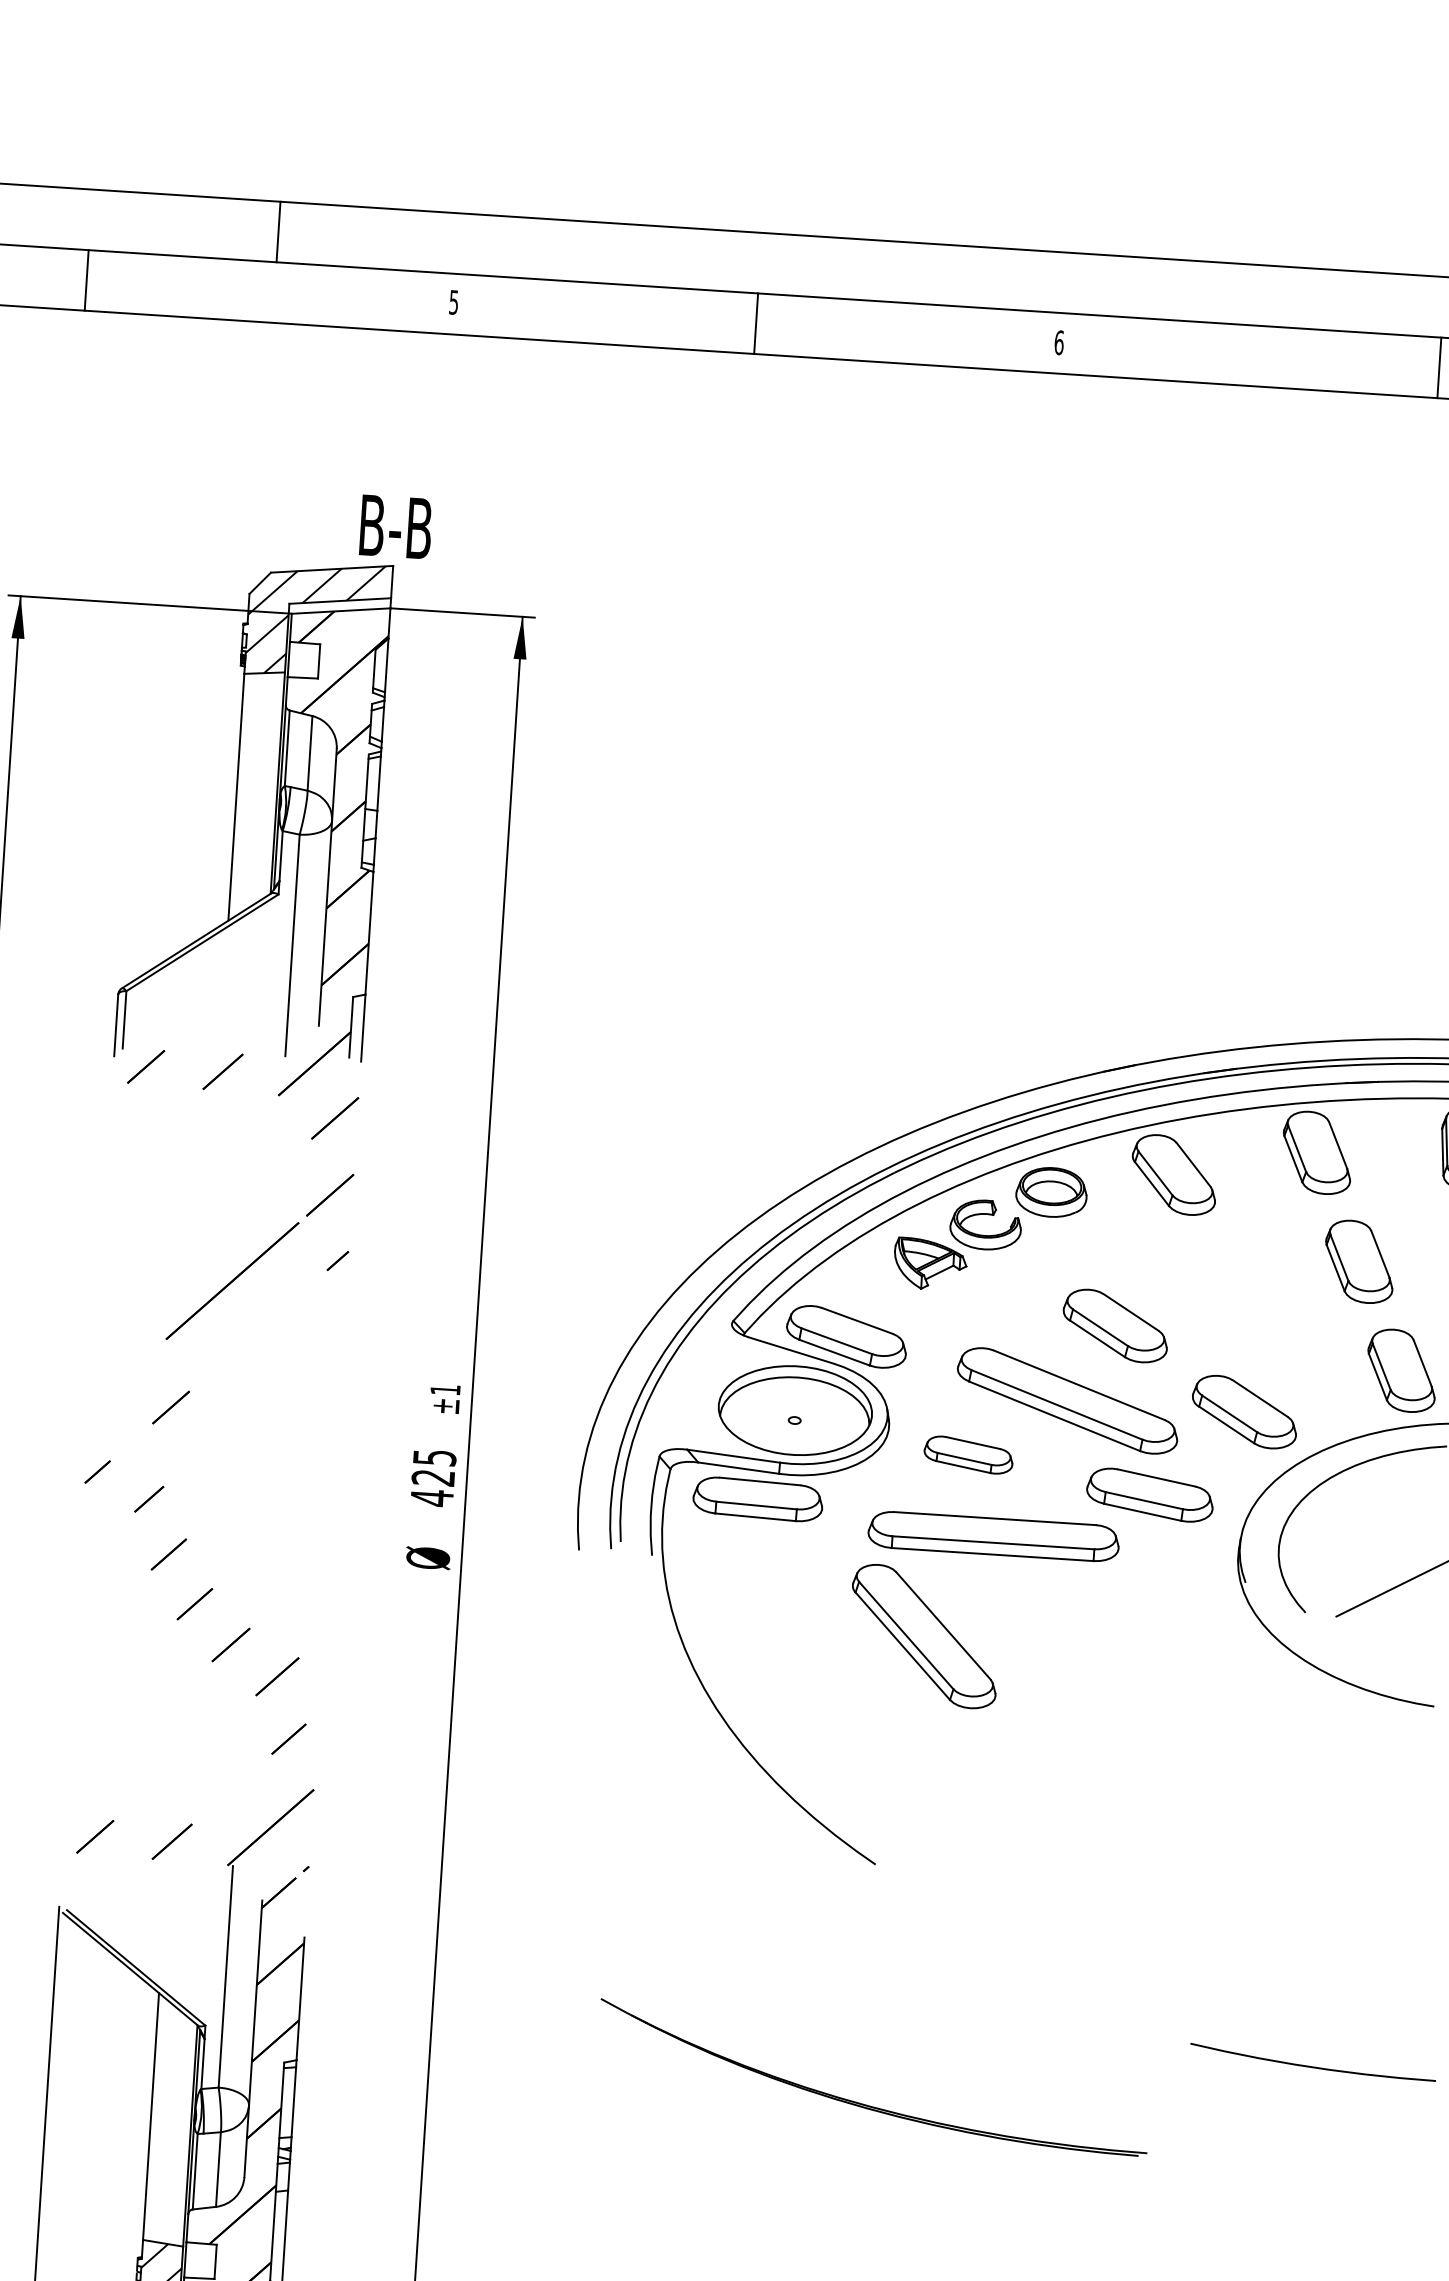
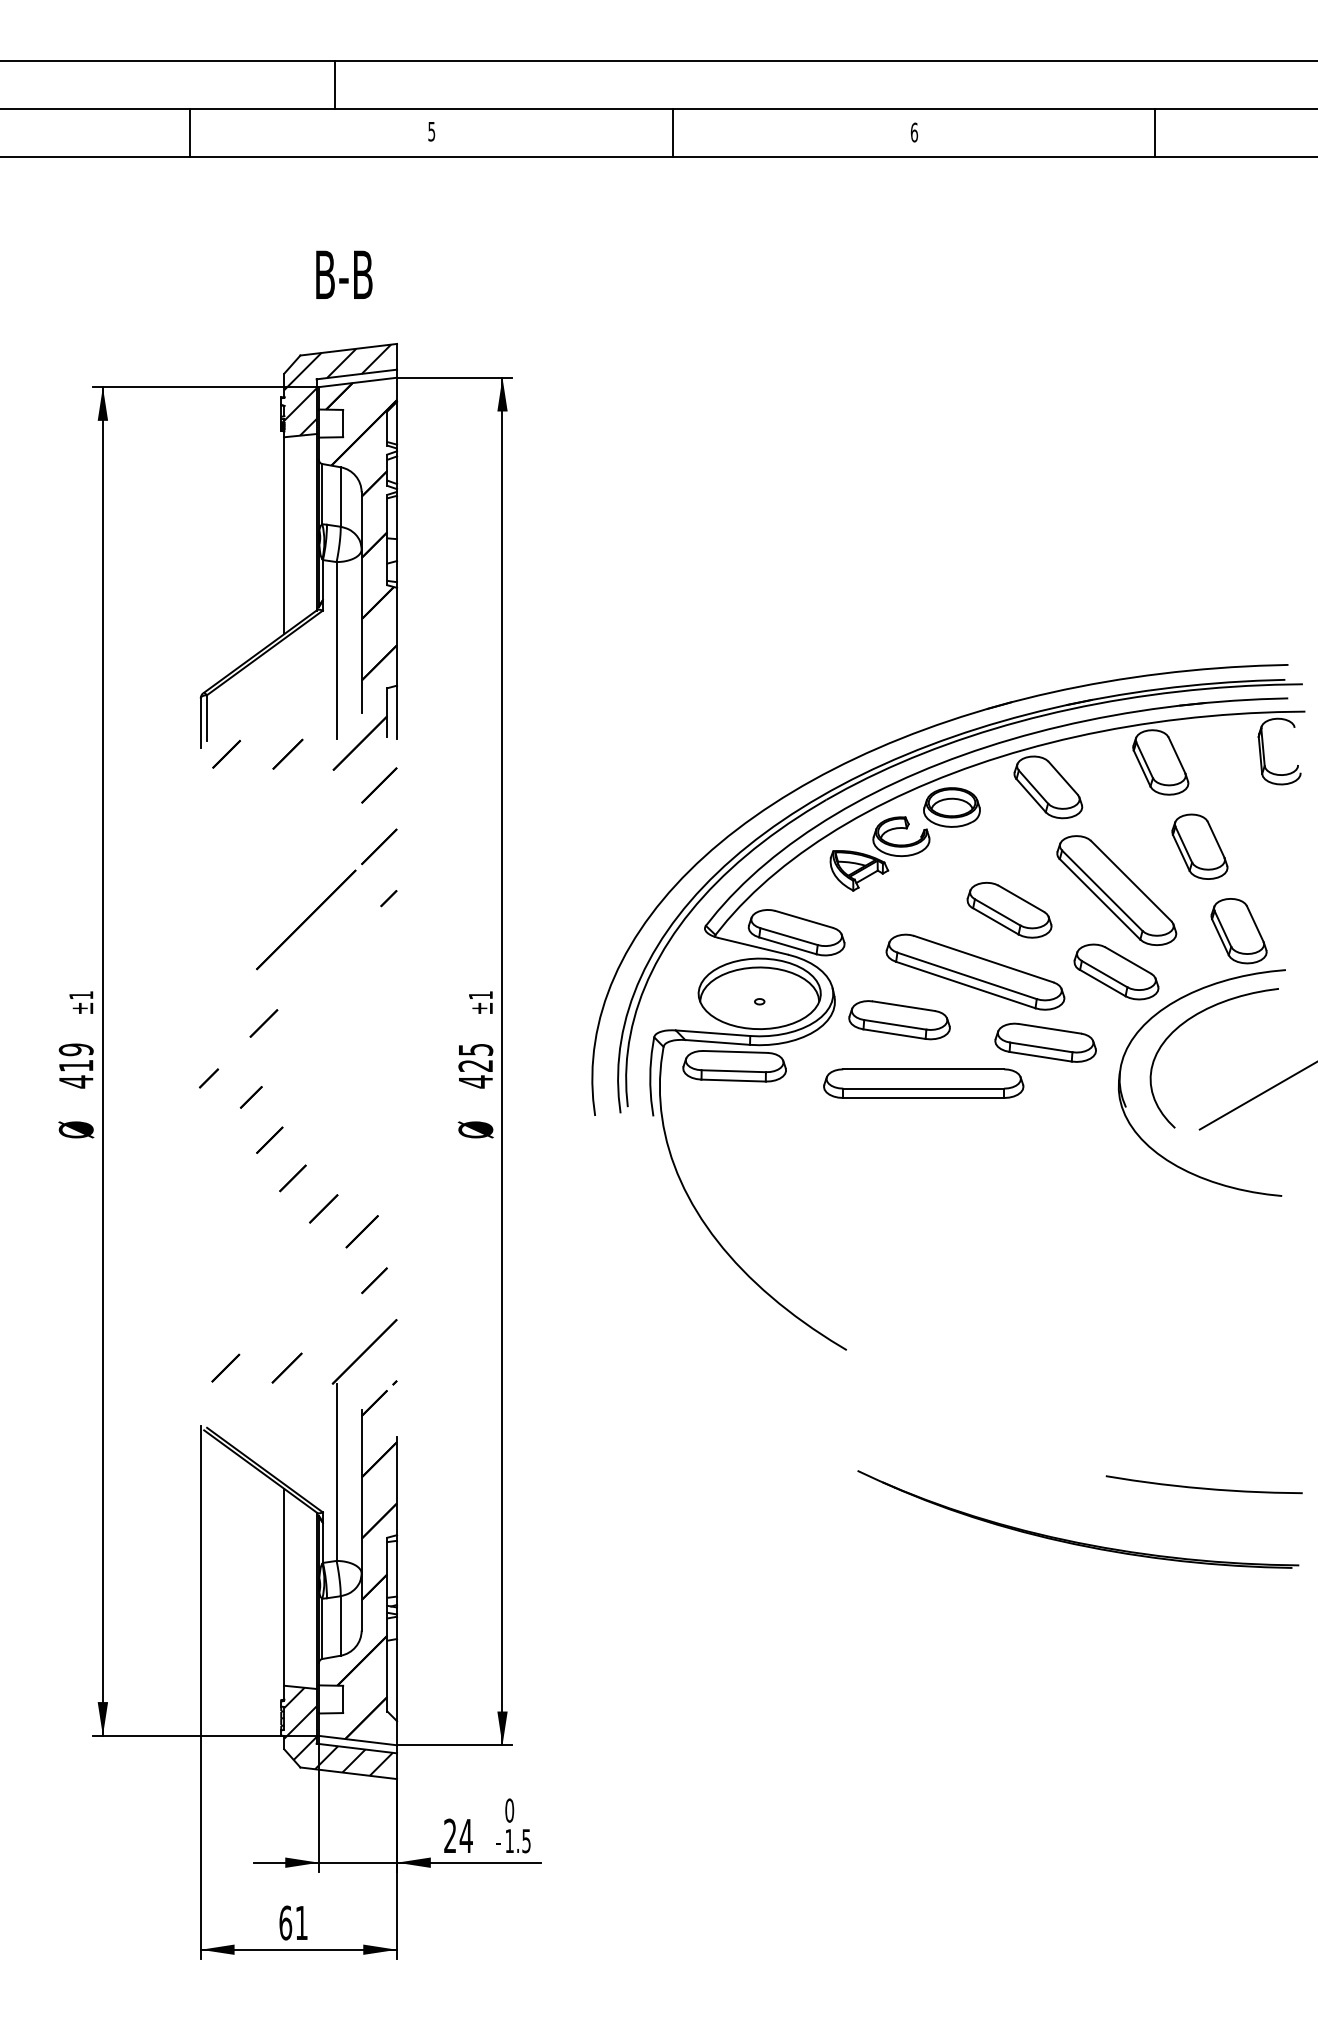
line: (278, 231) -> (334, 84), moved
line: (87, 279) -> (190, 132), moved
line: (1439, 367) -> (1155, 132), moved
text: (396, 526) -> (344, 274), moved
part: (968, 1455) -> (899, 1020), size x1.43
part: (924, 1636) -> (1116, 890), moved
part: (864, 2103) -> (1072, 1540), moved

